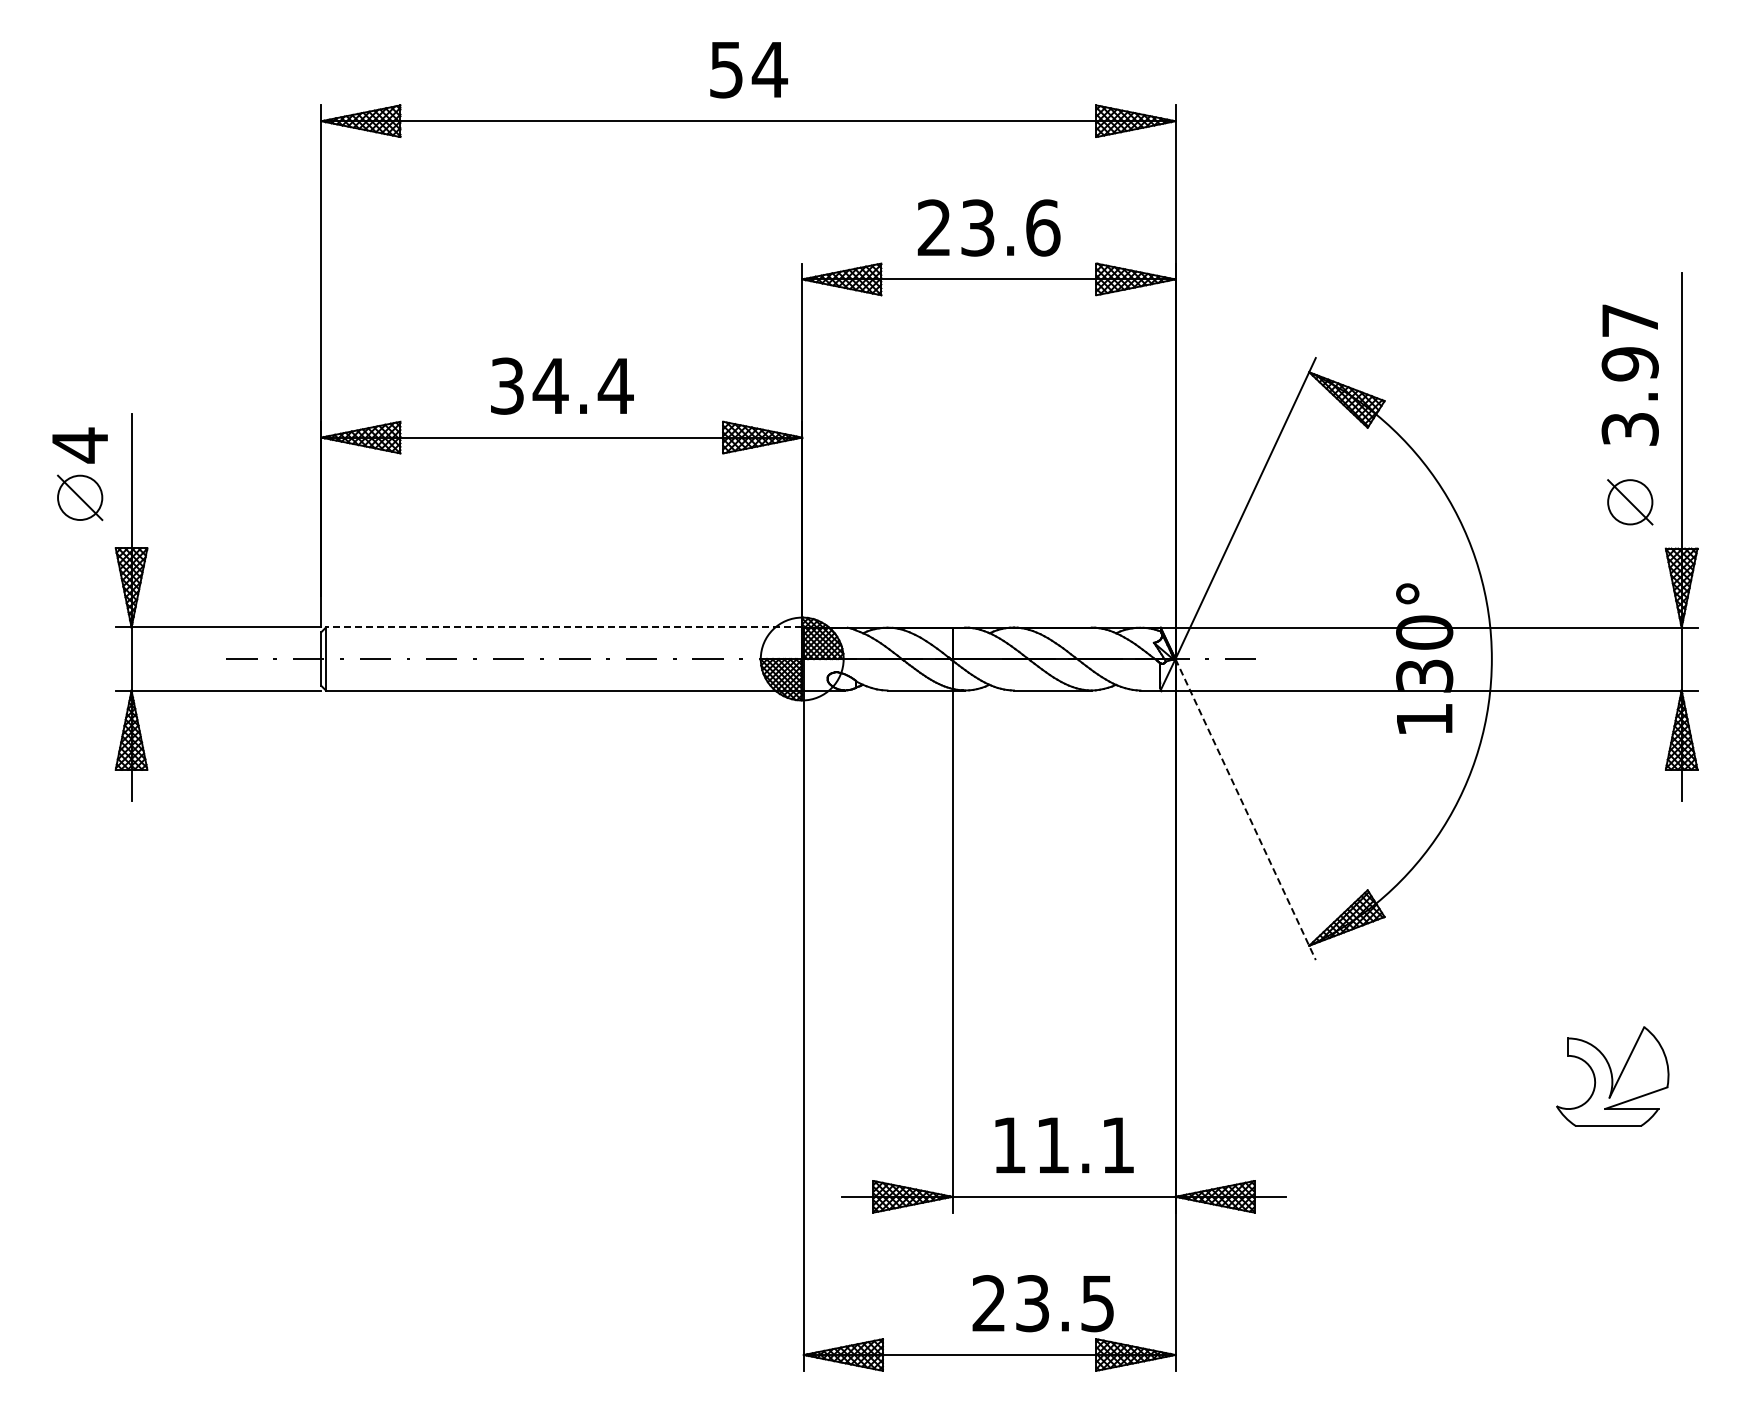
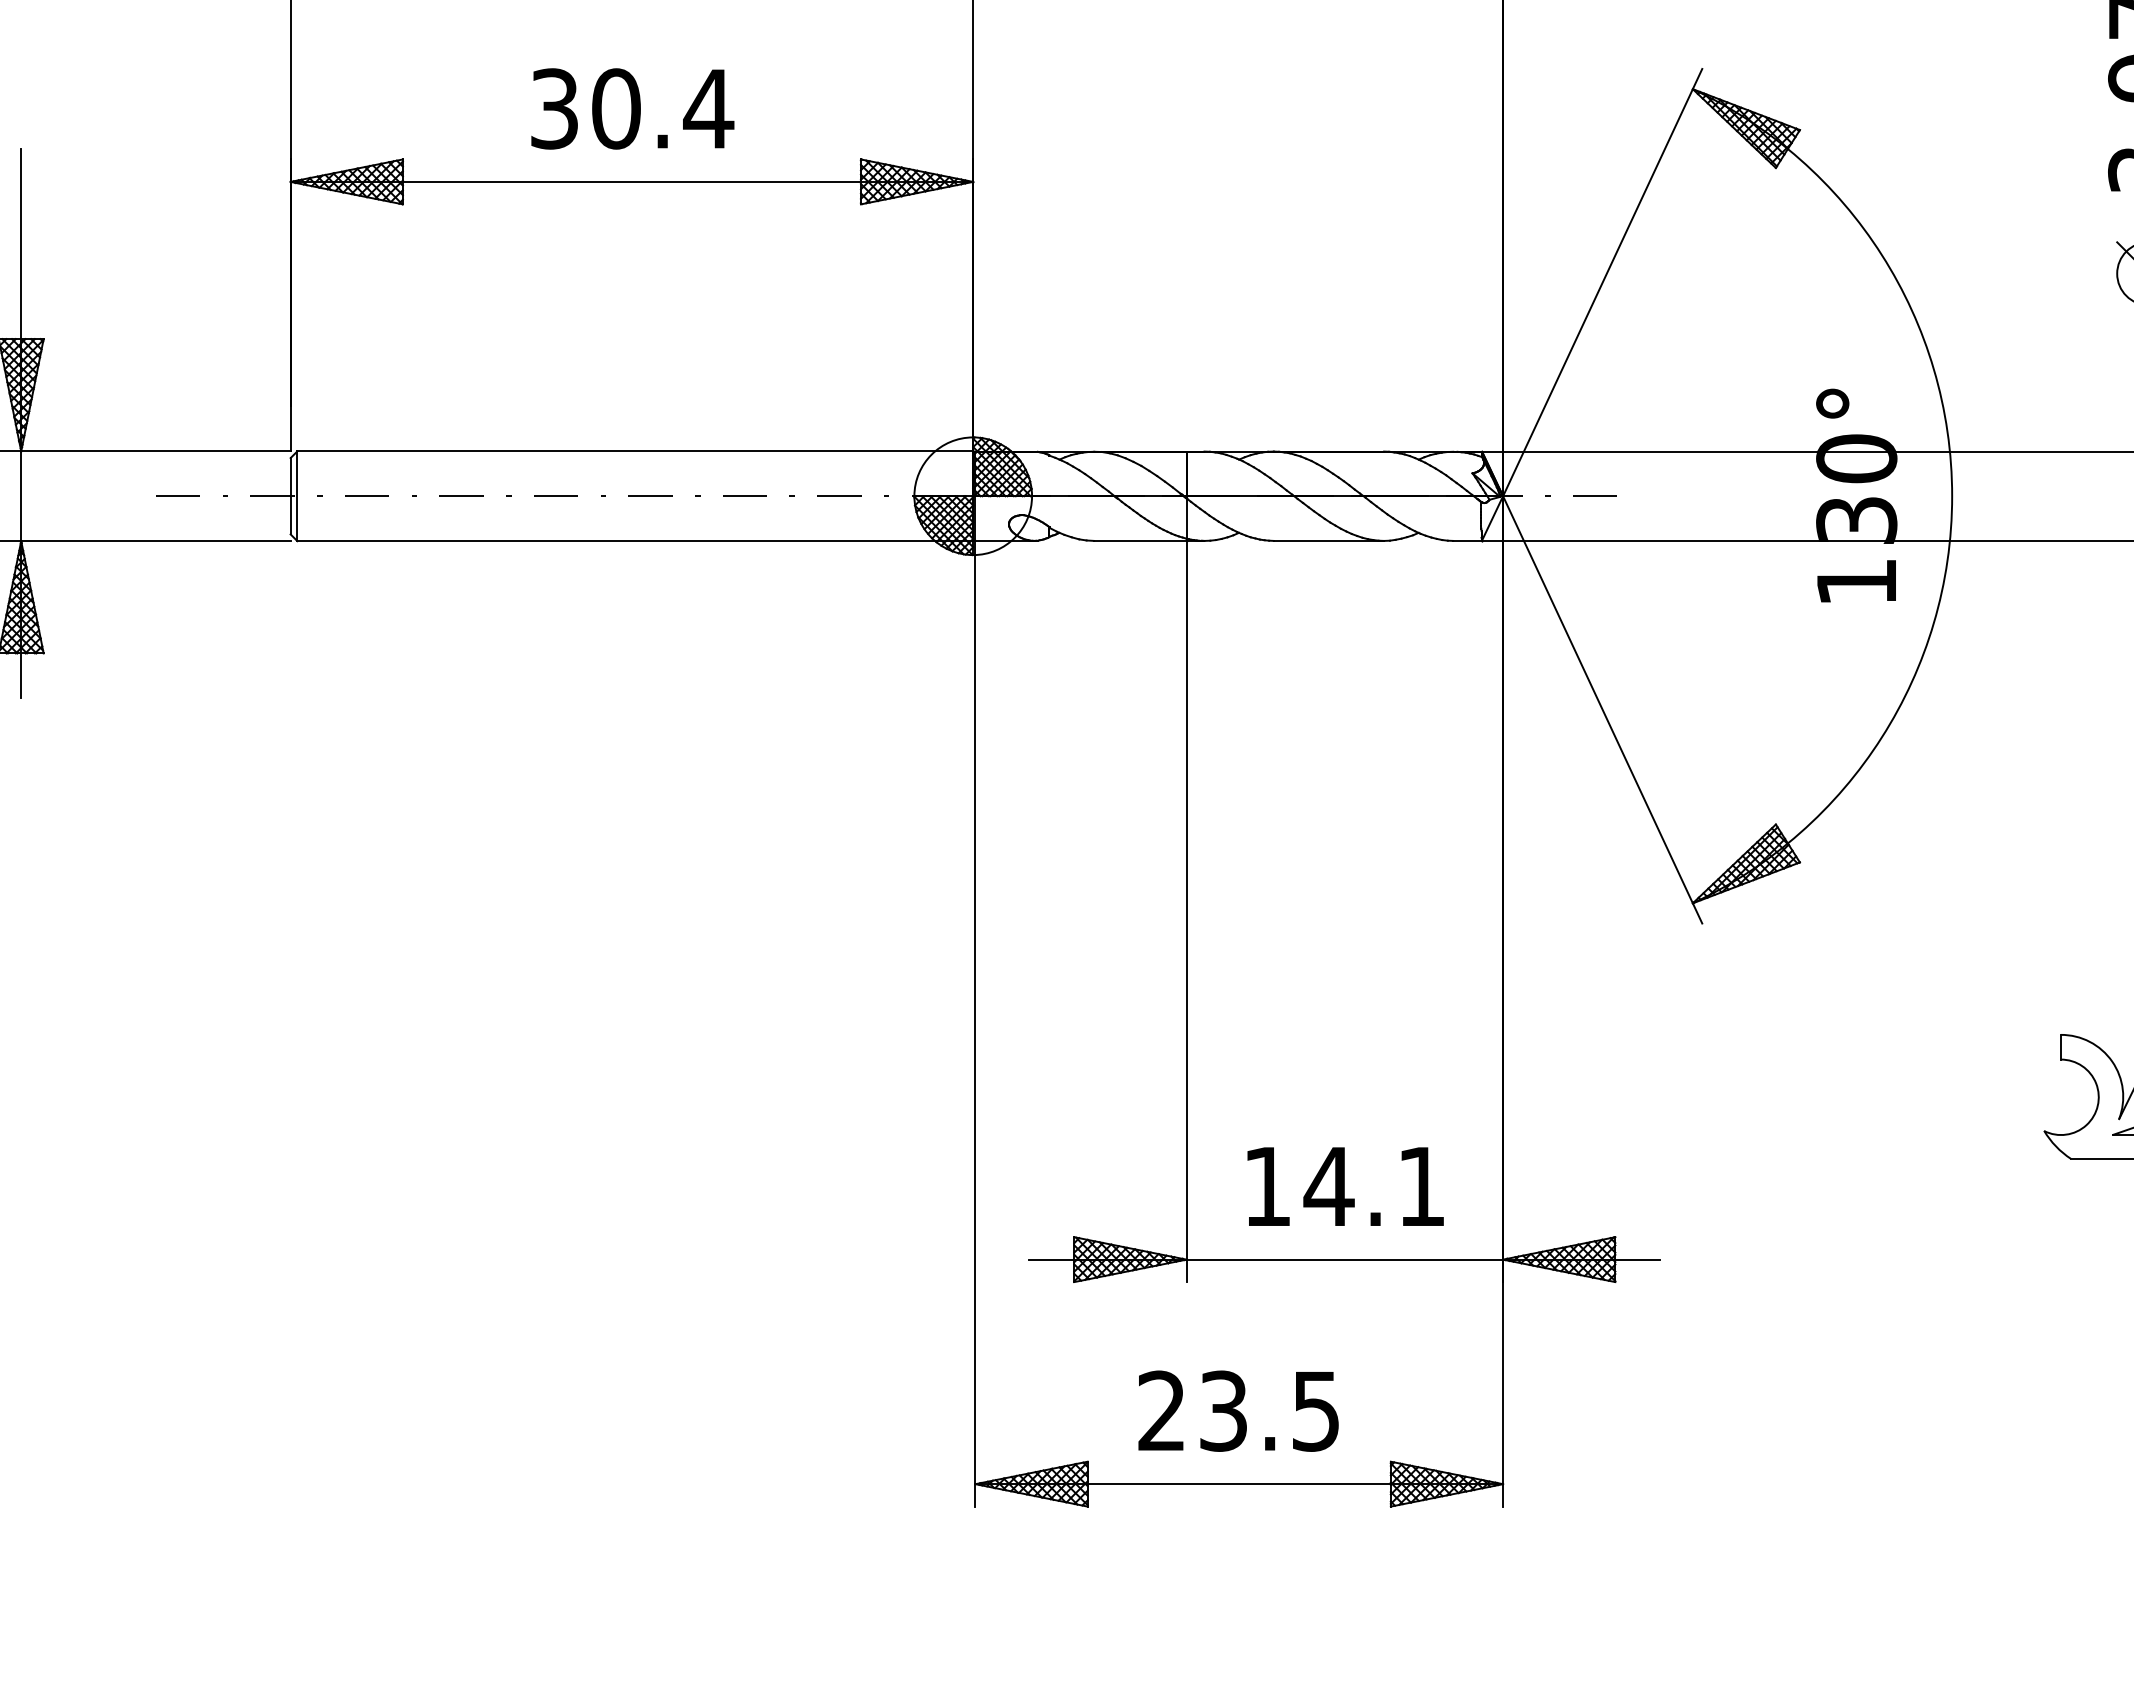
text: (550, 385) -> (615, 107), 34.4 -> 30.4
line: (563, 627) -> (634, 451), dashed -> solid
line: (1245, 810) -> (1602, 711), dashed -> solid
text: (1052, 1145) -> (1328, 1186), 11.1 -> 14.1
text: (1042, 1303) -> (1237, 1411), moved

